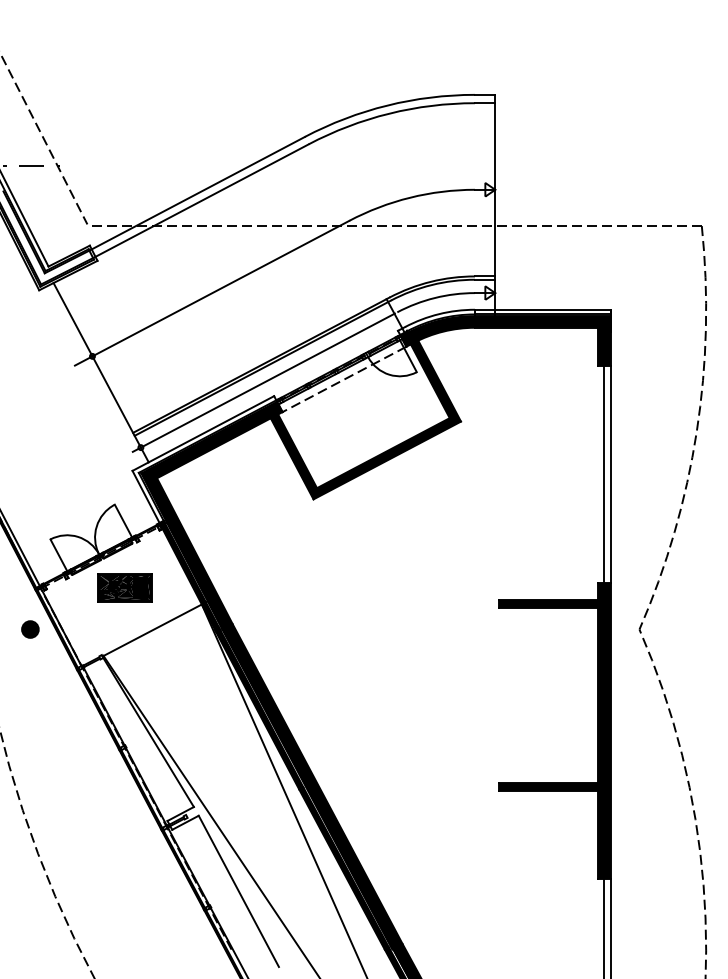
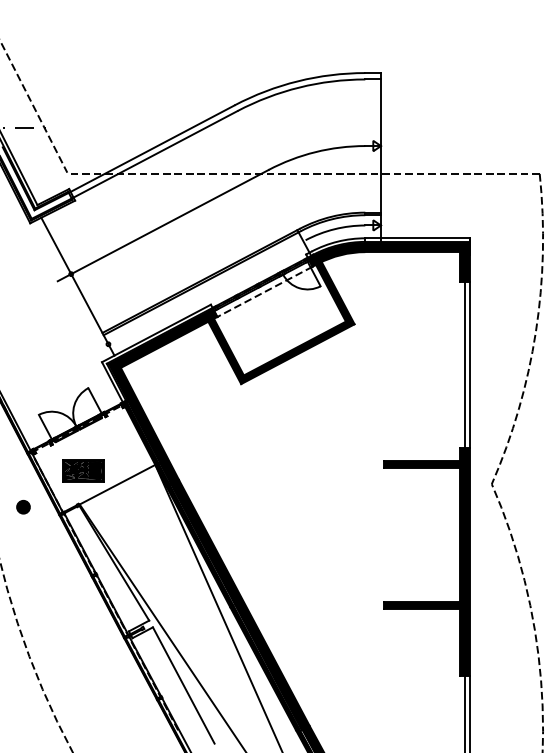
line: (263, 382) -> (202, 294), removed
part: (124, 587) -> (82, 470), moved
part: (30, 629) -> (23, 507), moved

